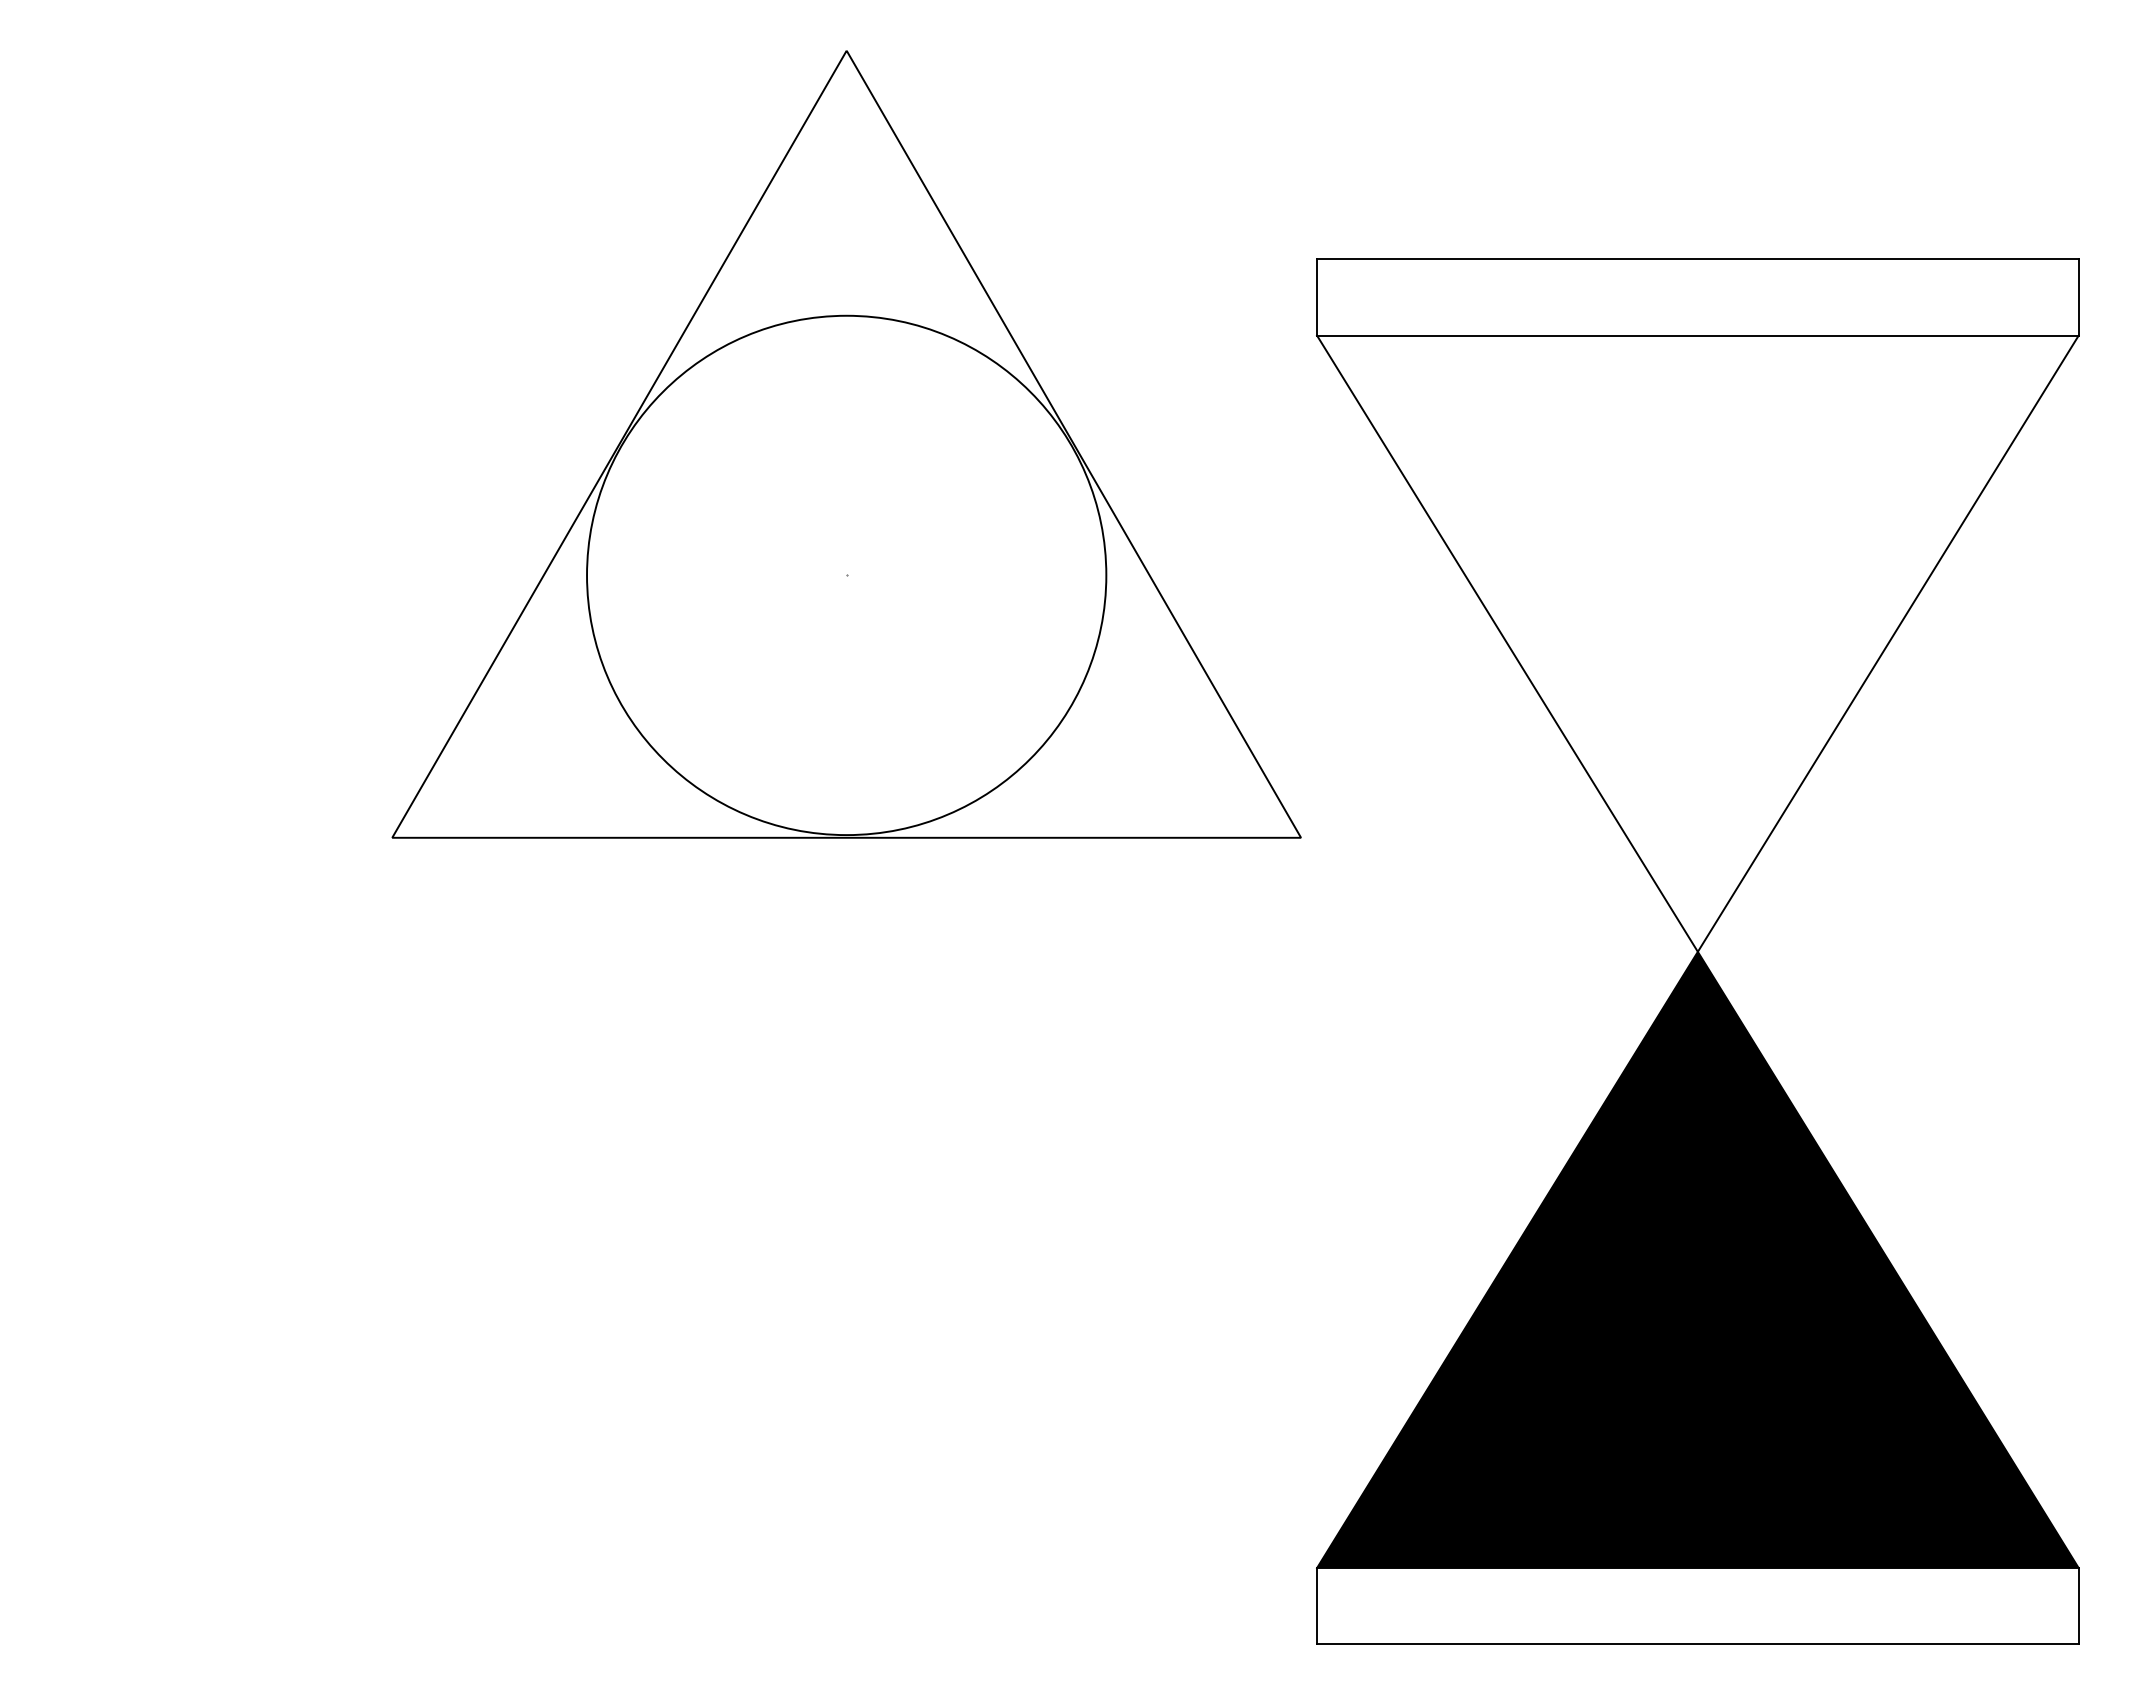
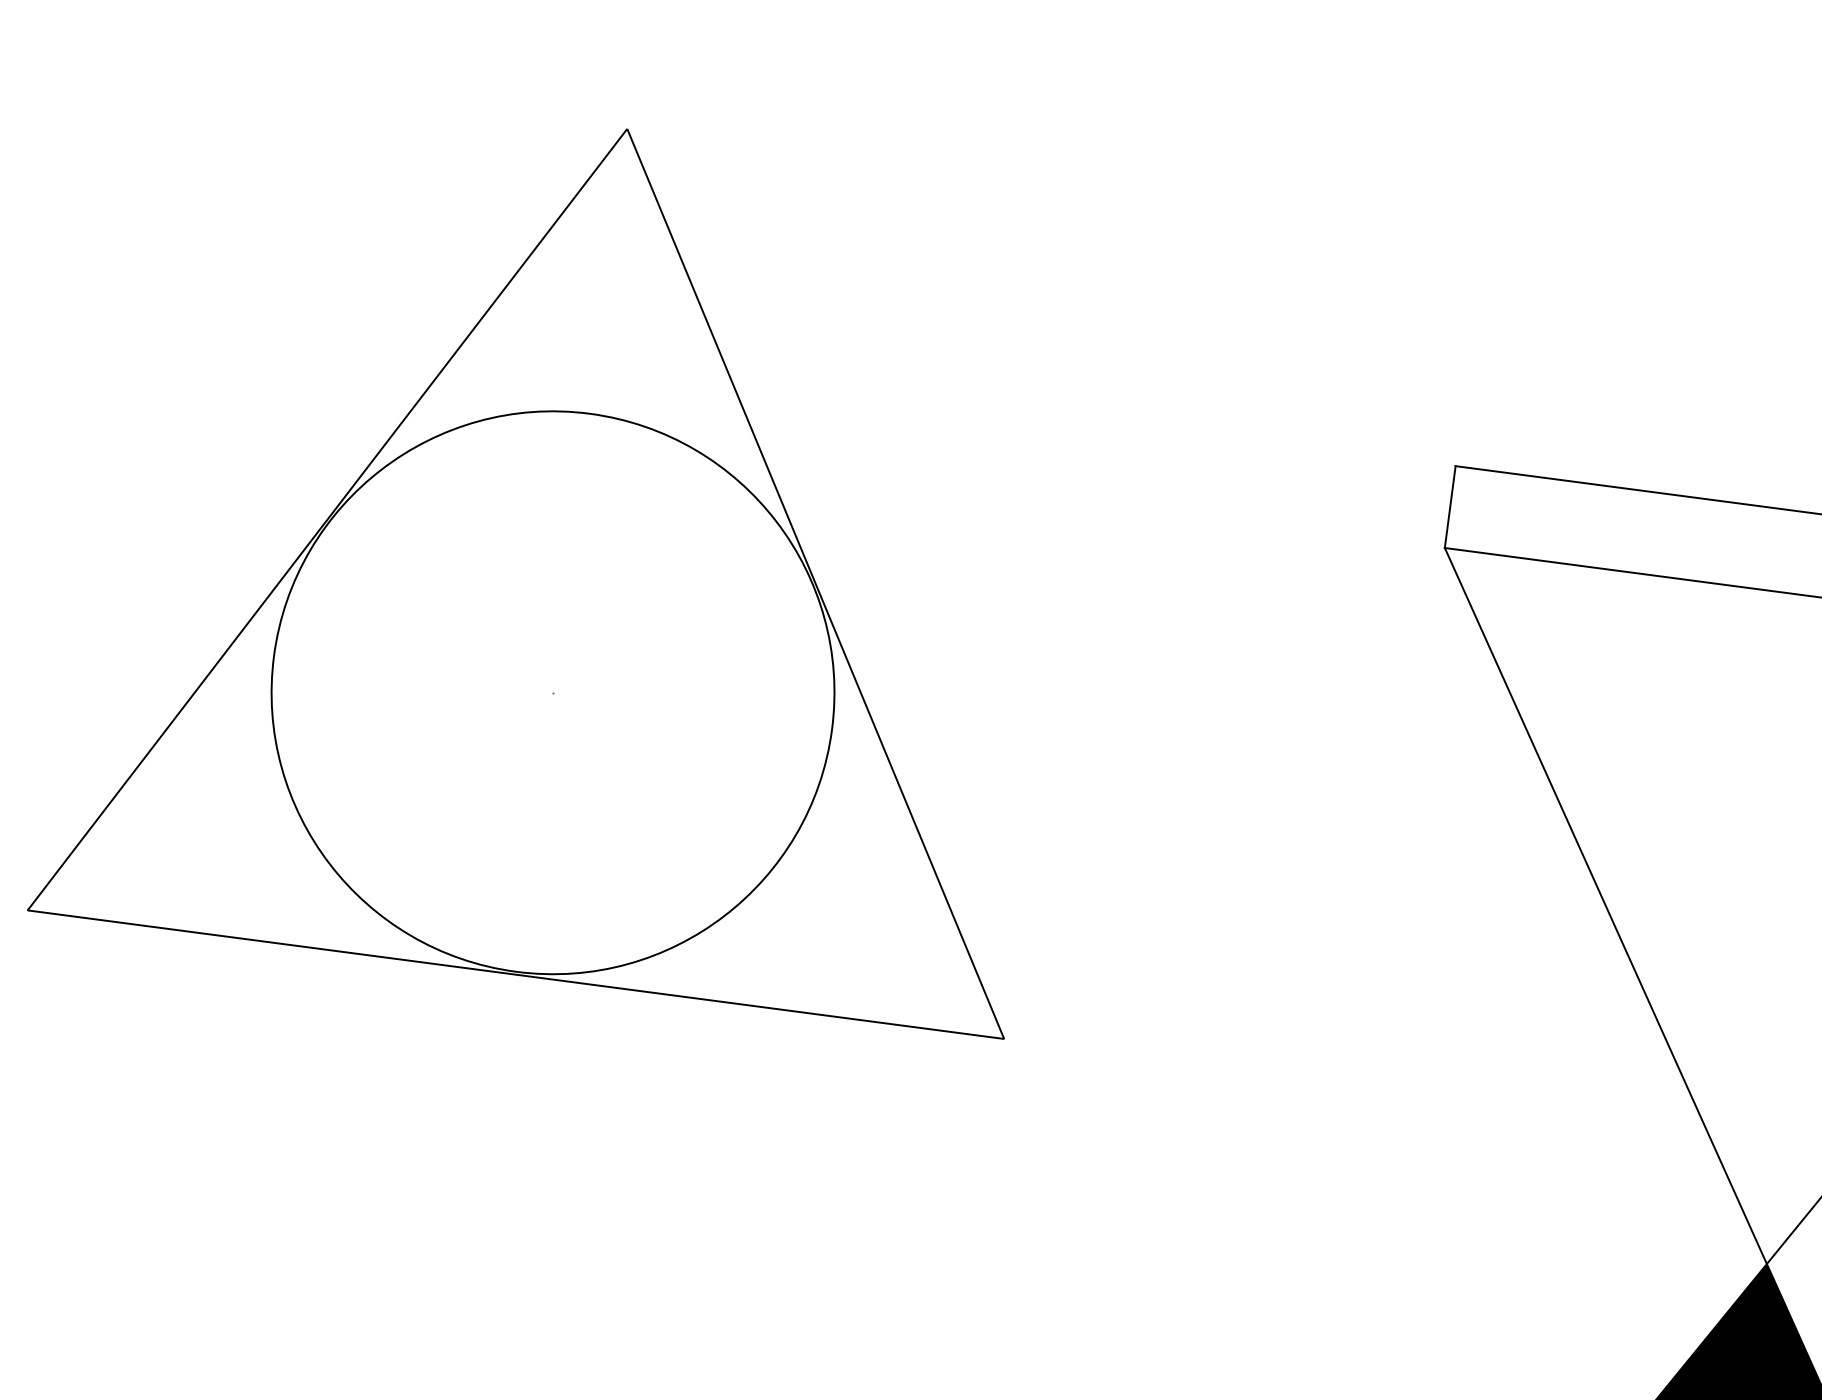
part: (846, 444) -> (571, 552), moved

